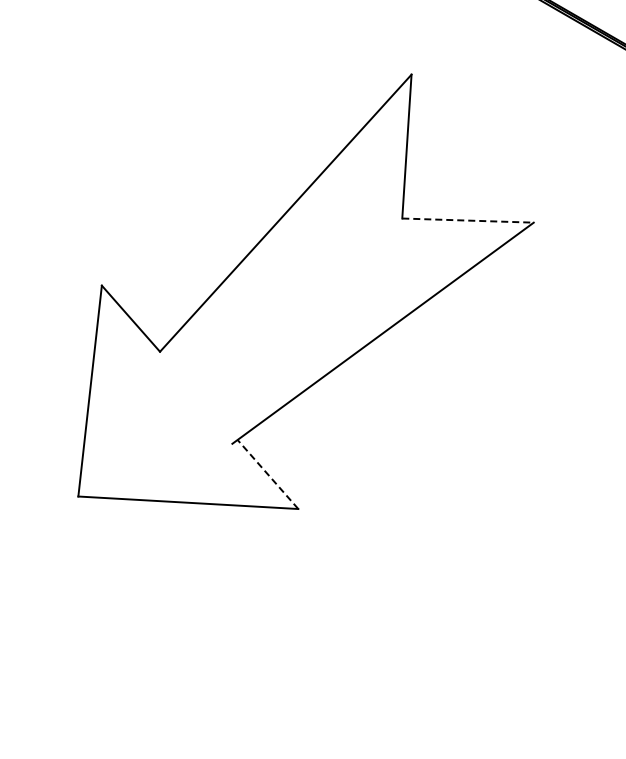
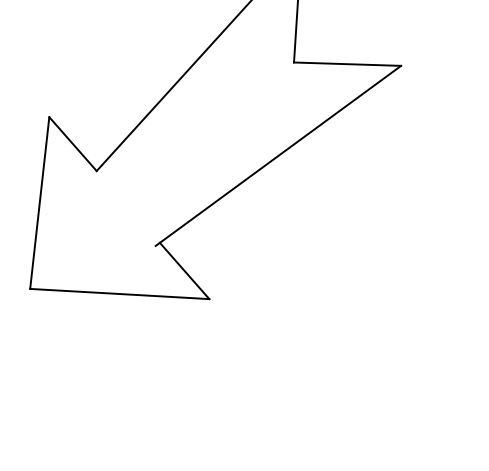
line: (468, 220) -> (347, 64), dashed -> solid
line: (267, 474) -> (184, 270), dashed -> solid

